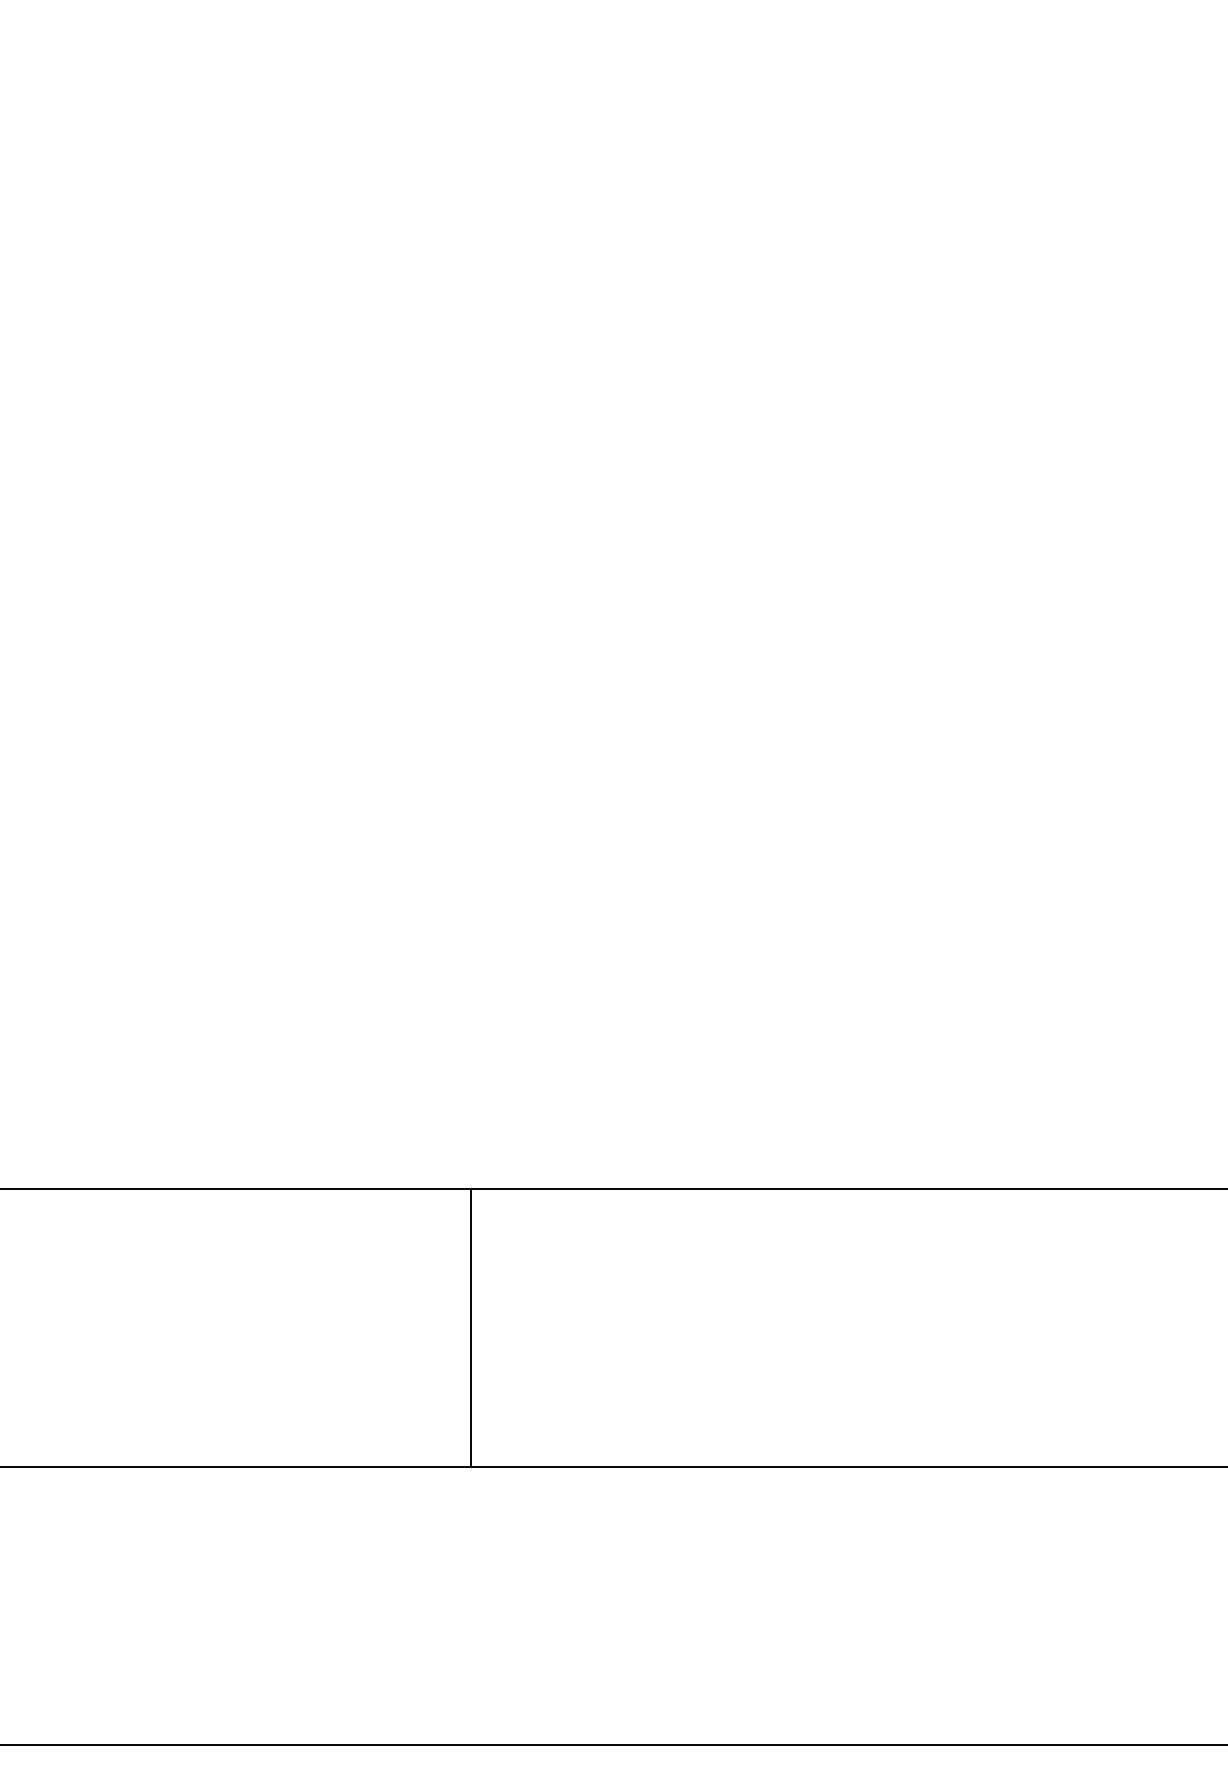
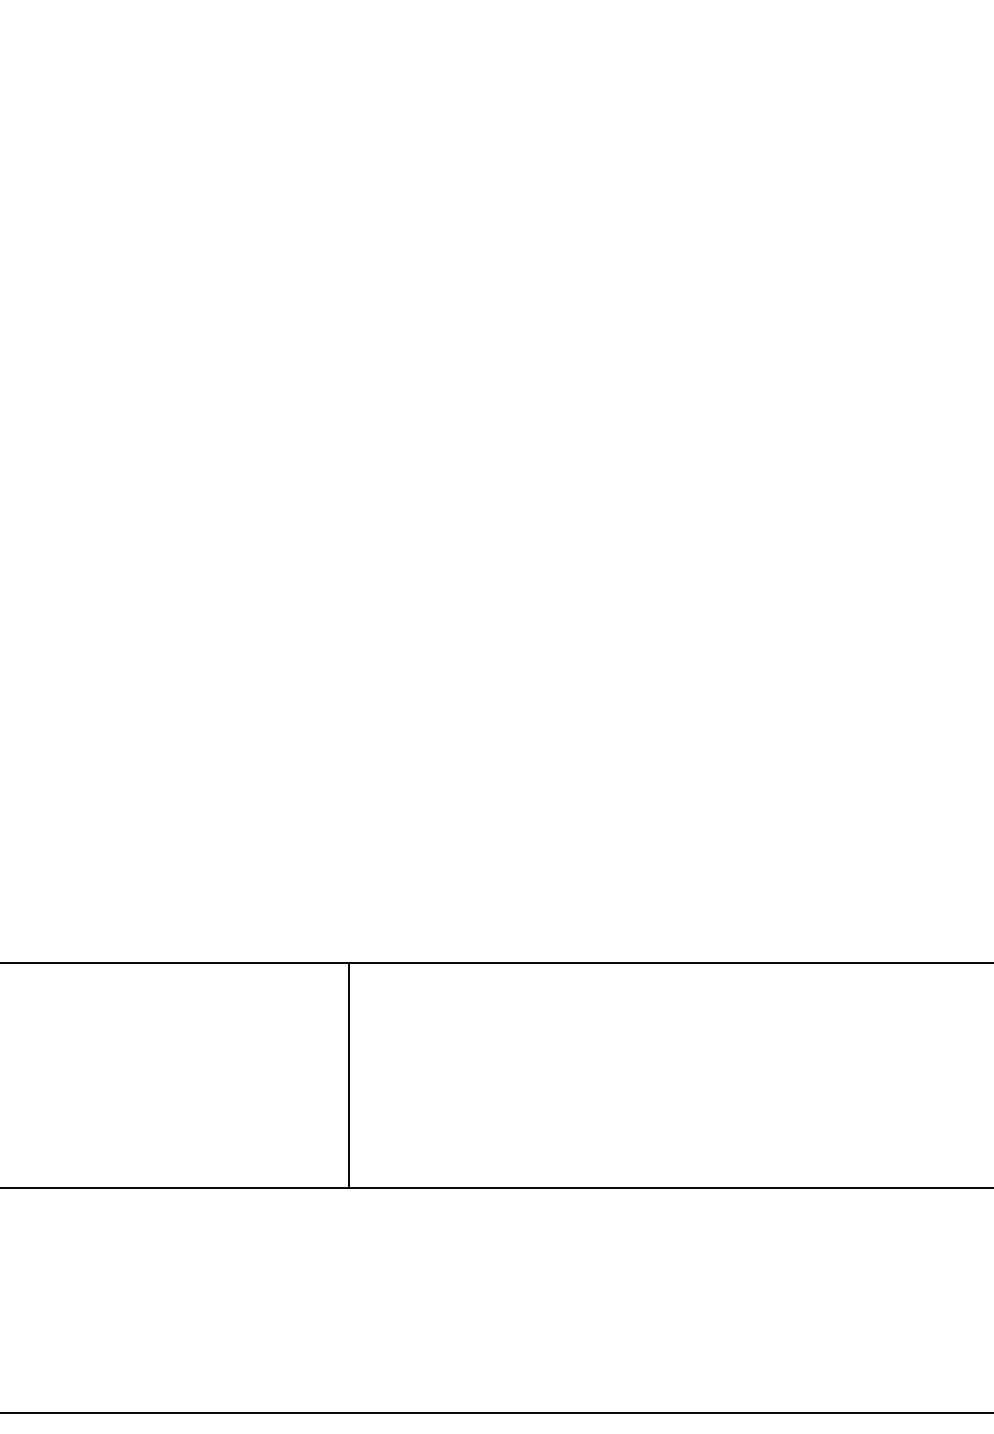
line: (471, 1328) -> (349, 1075), moved

